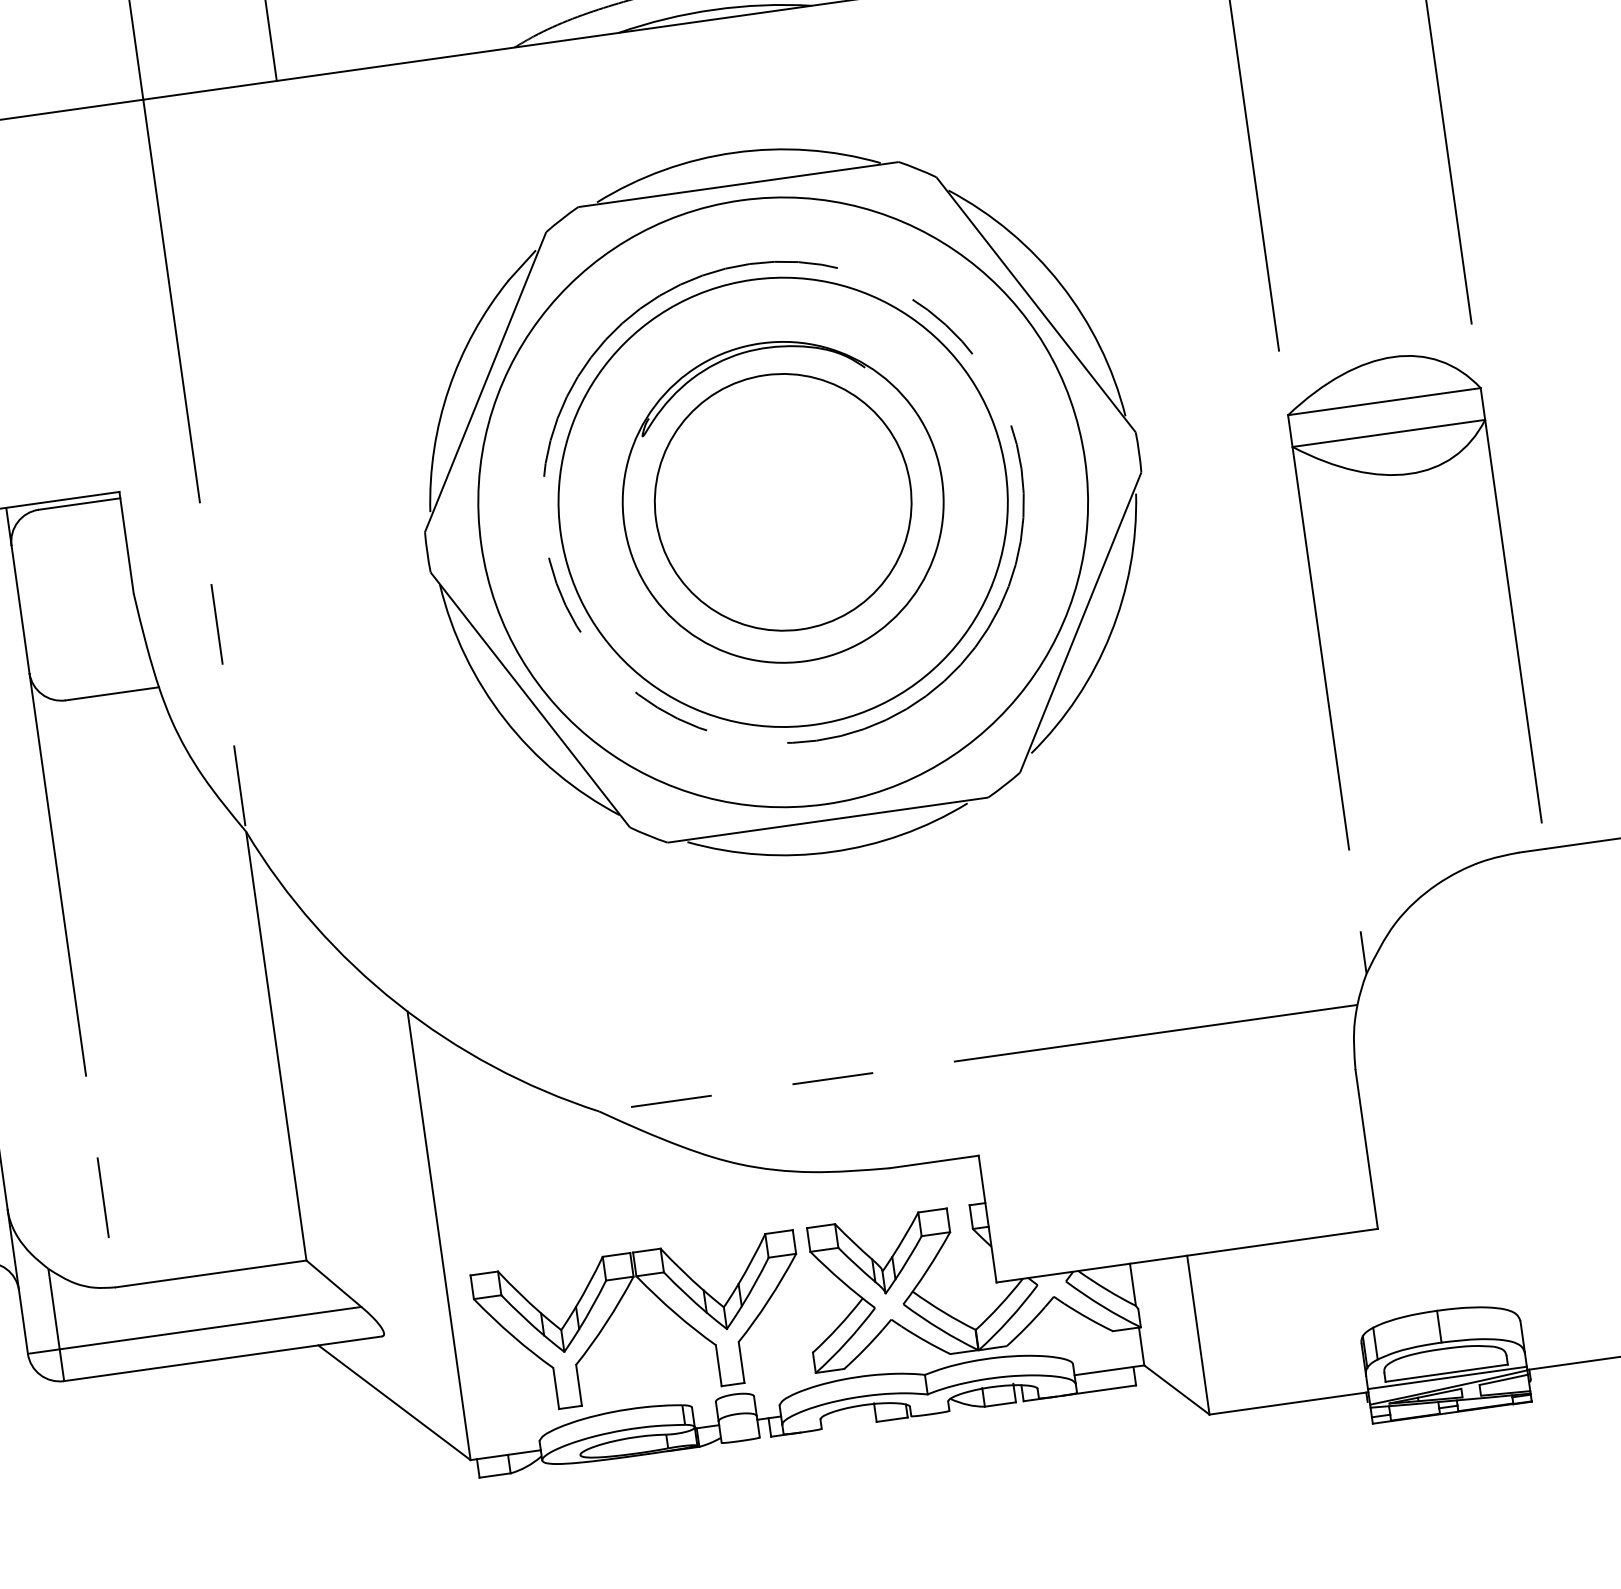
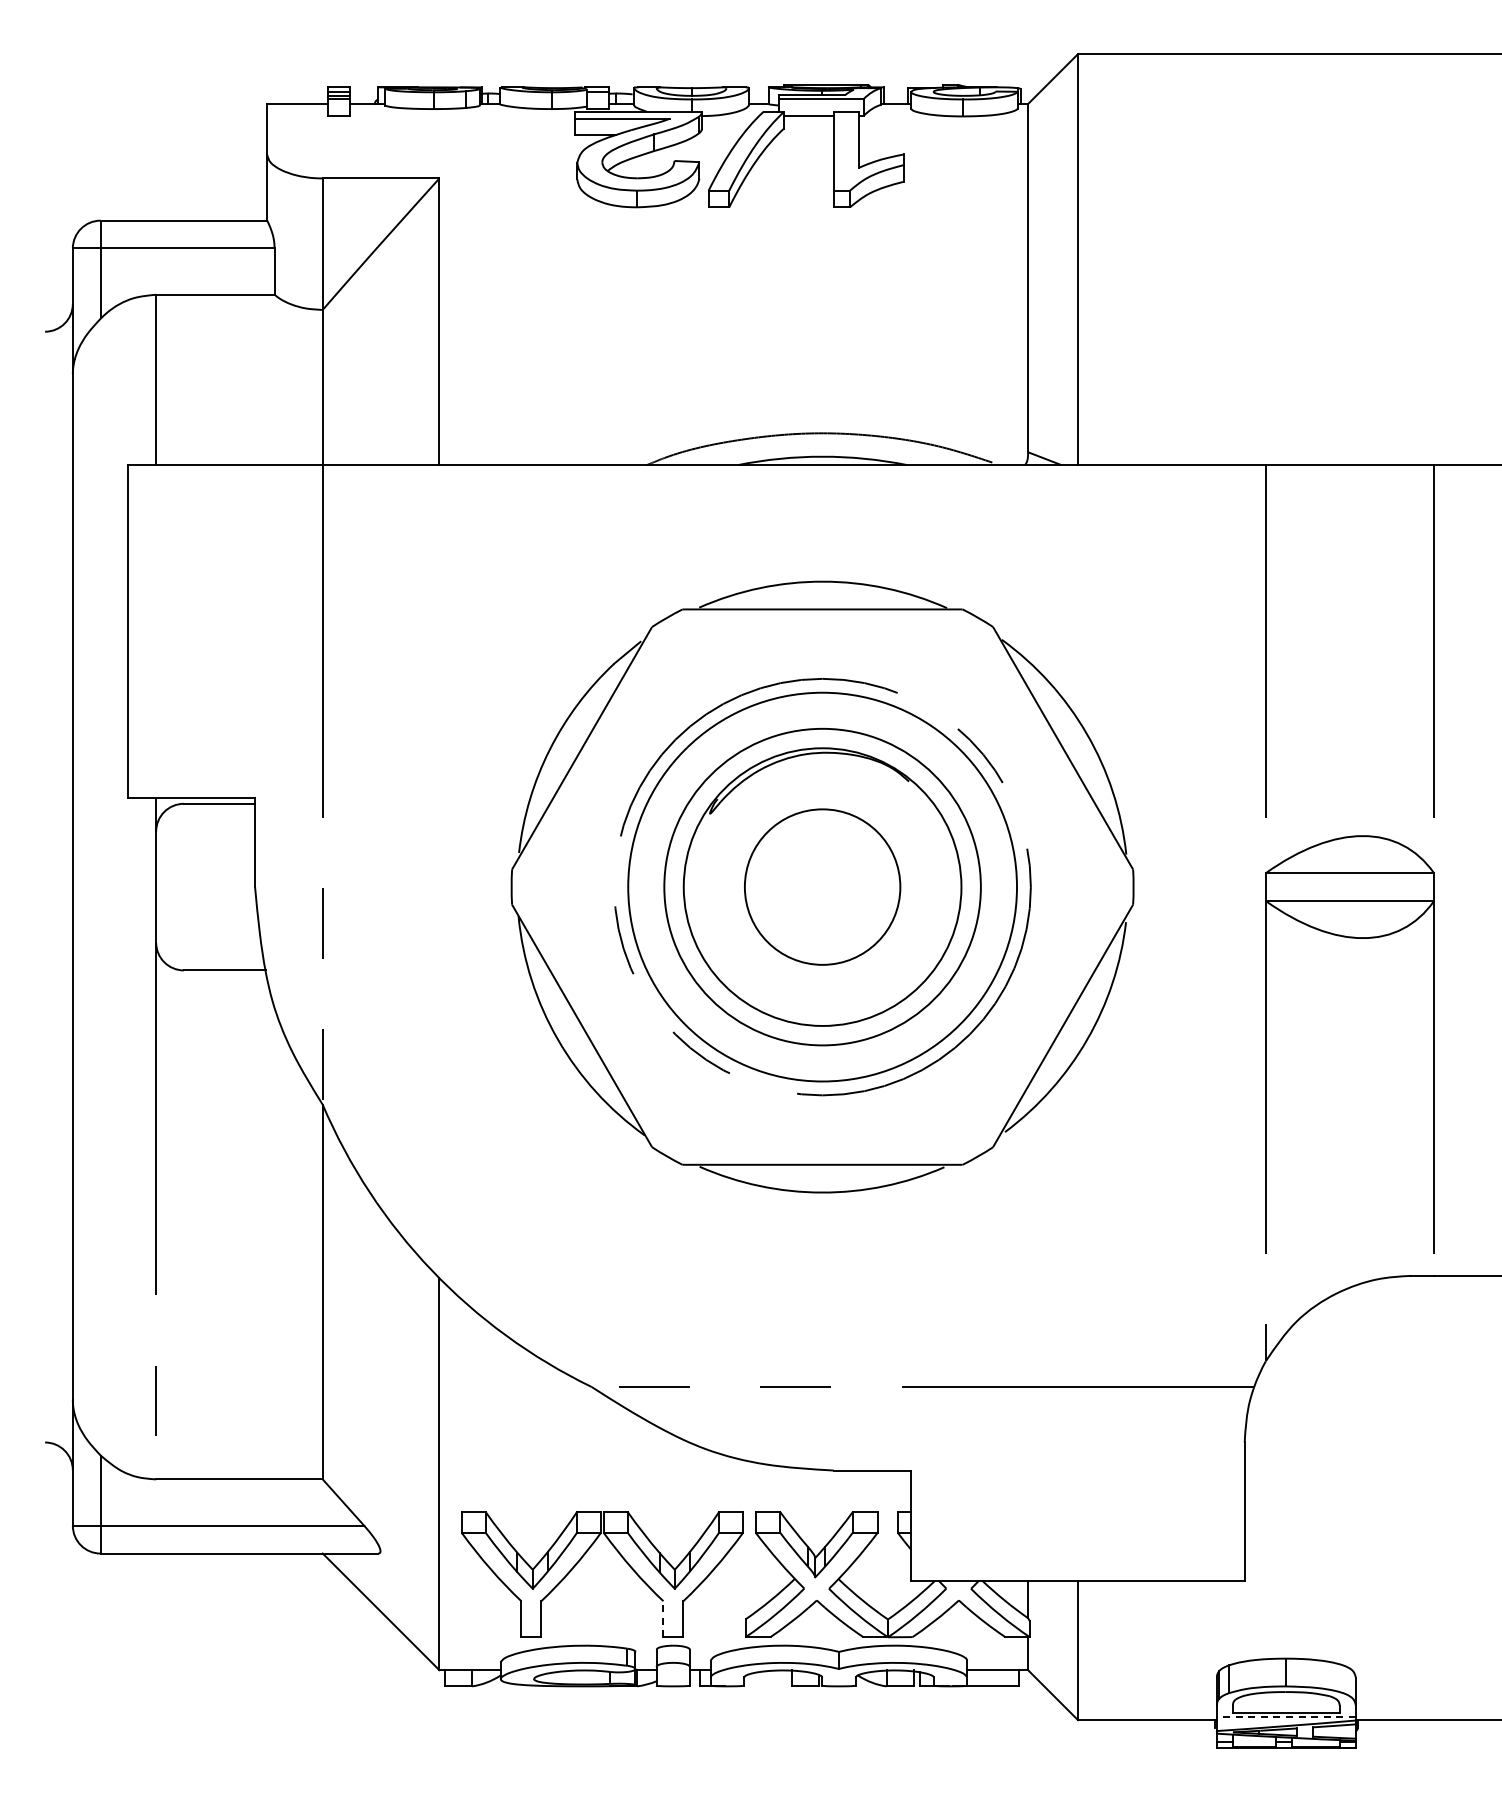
circle: (782, 501) -> (822, 886), size x0.6
circle: (783, 502) -> (822, 887), size x0.7
line: (718, 1366) -> (663, 1619), solid -> dashed
line: (1446, 1378) -> (1285, 1717), solid -> dashed

